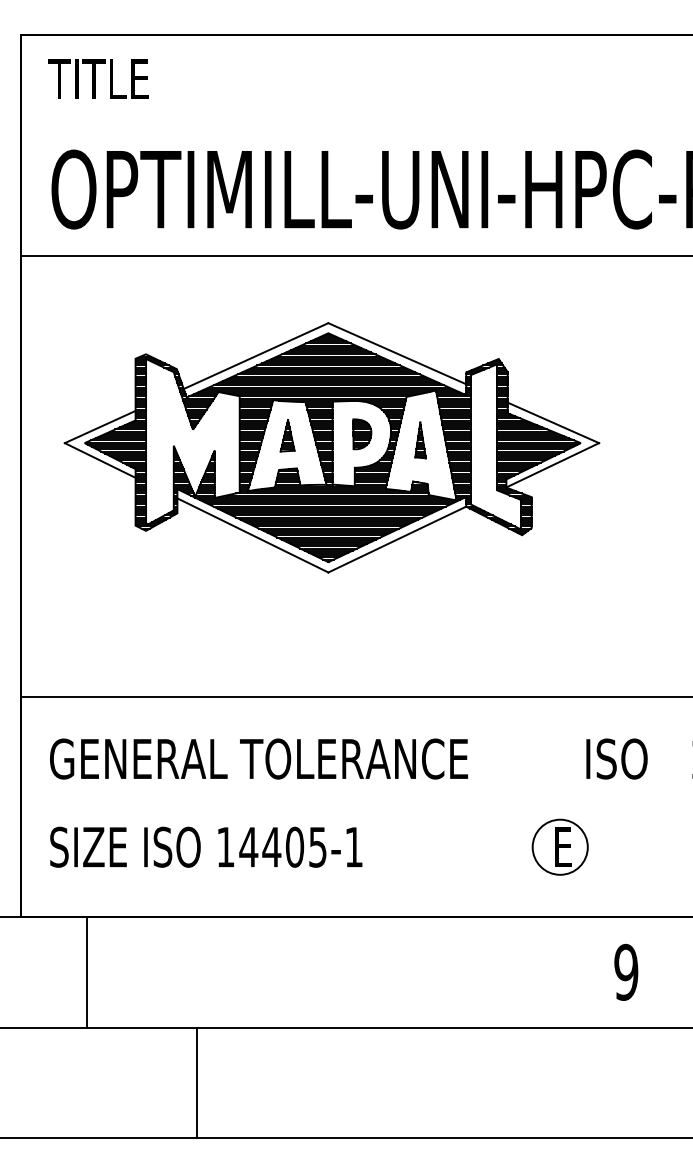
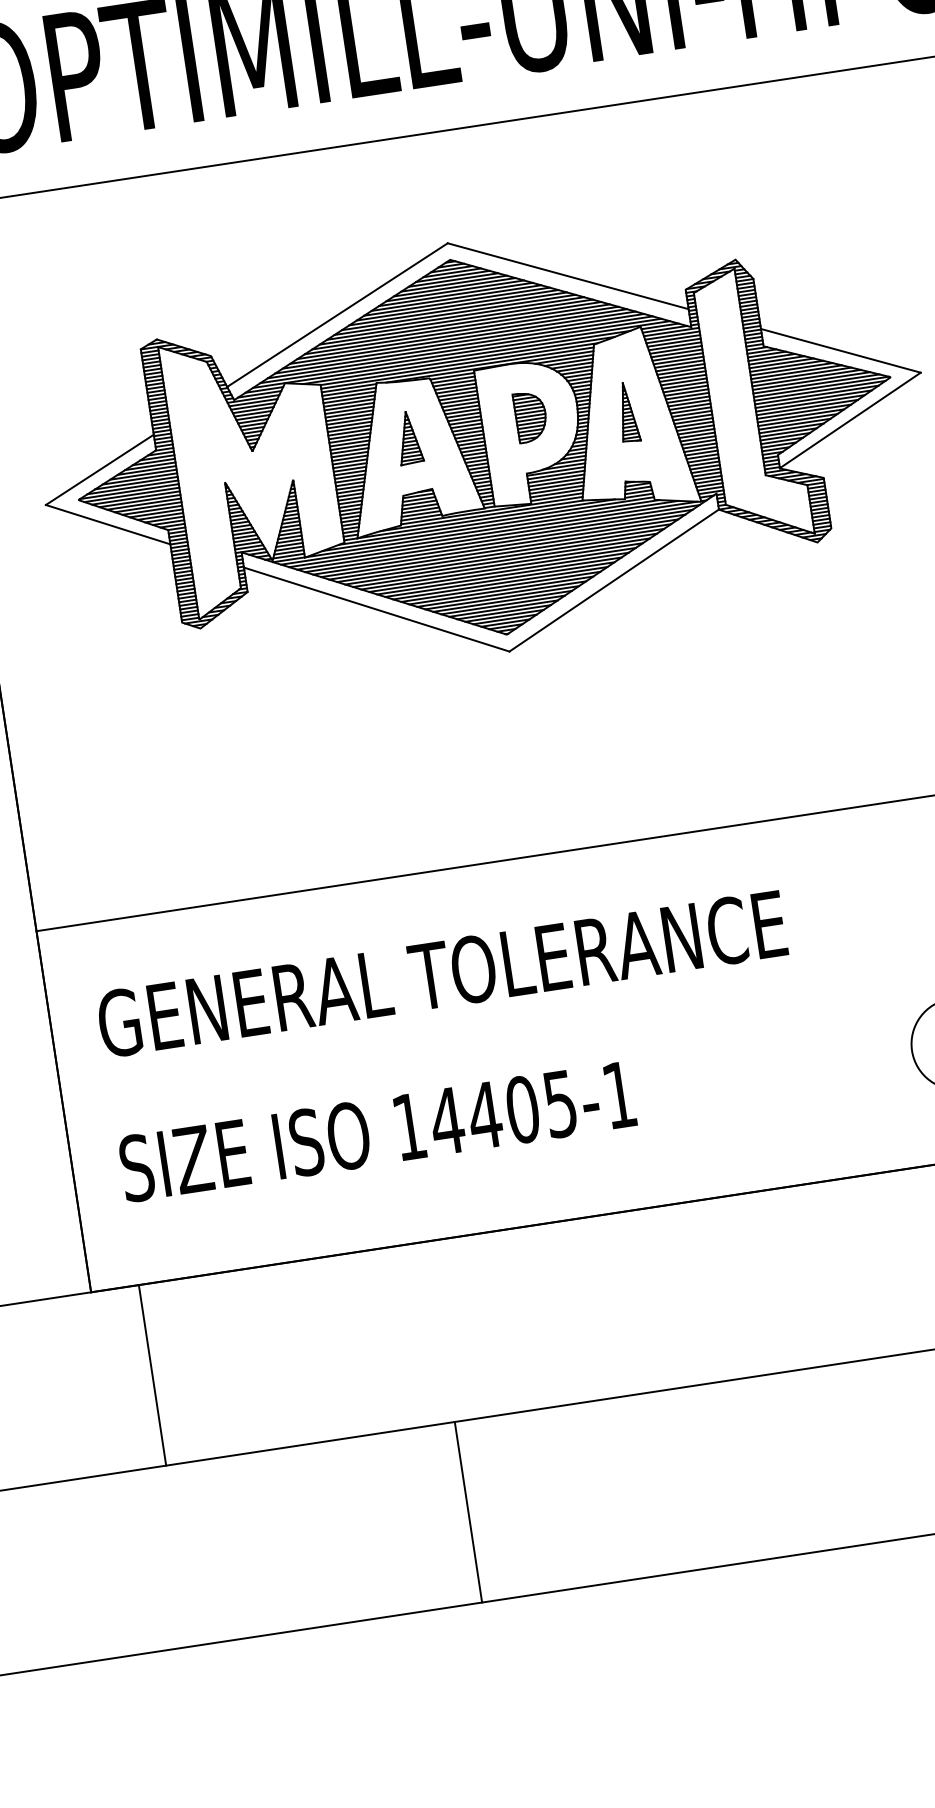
line: (86, 972) -> (151, 1375), moved
line: (197, 1082) -> (468, 1511), moved

